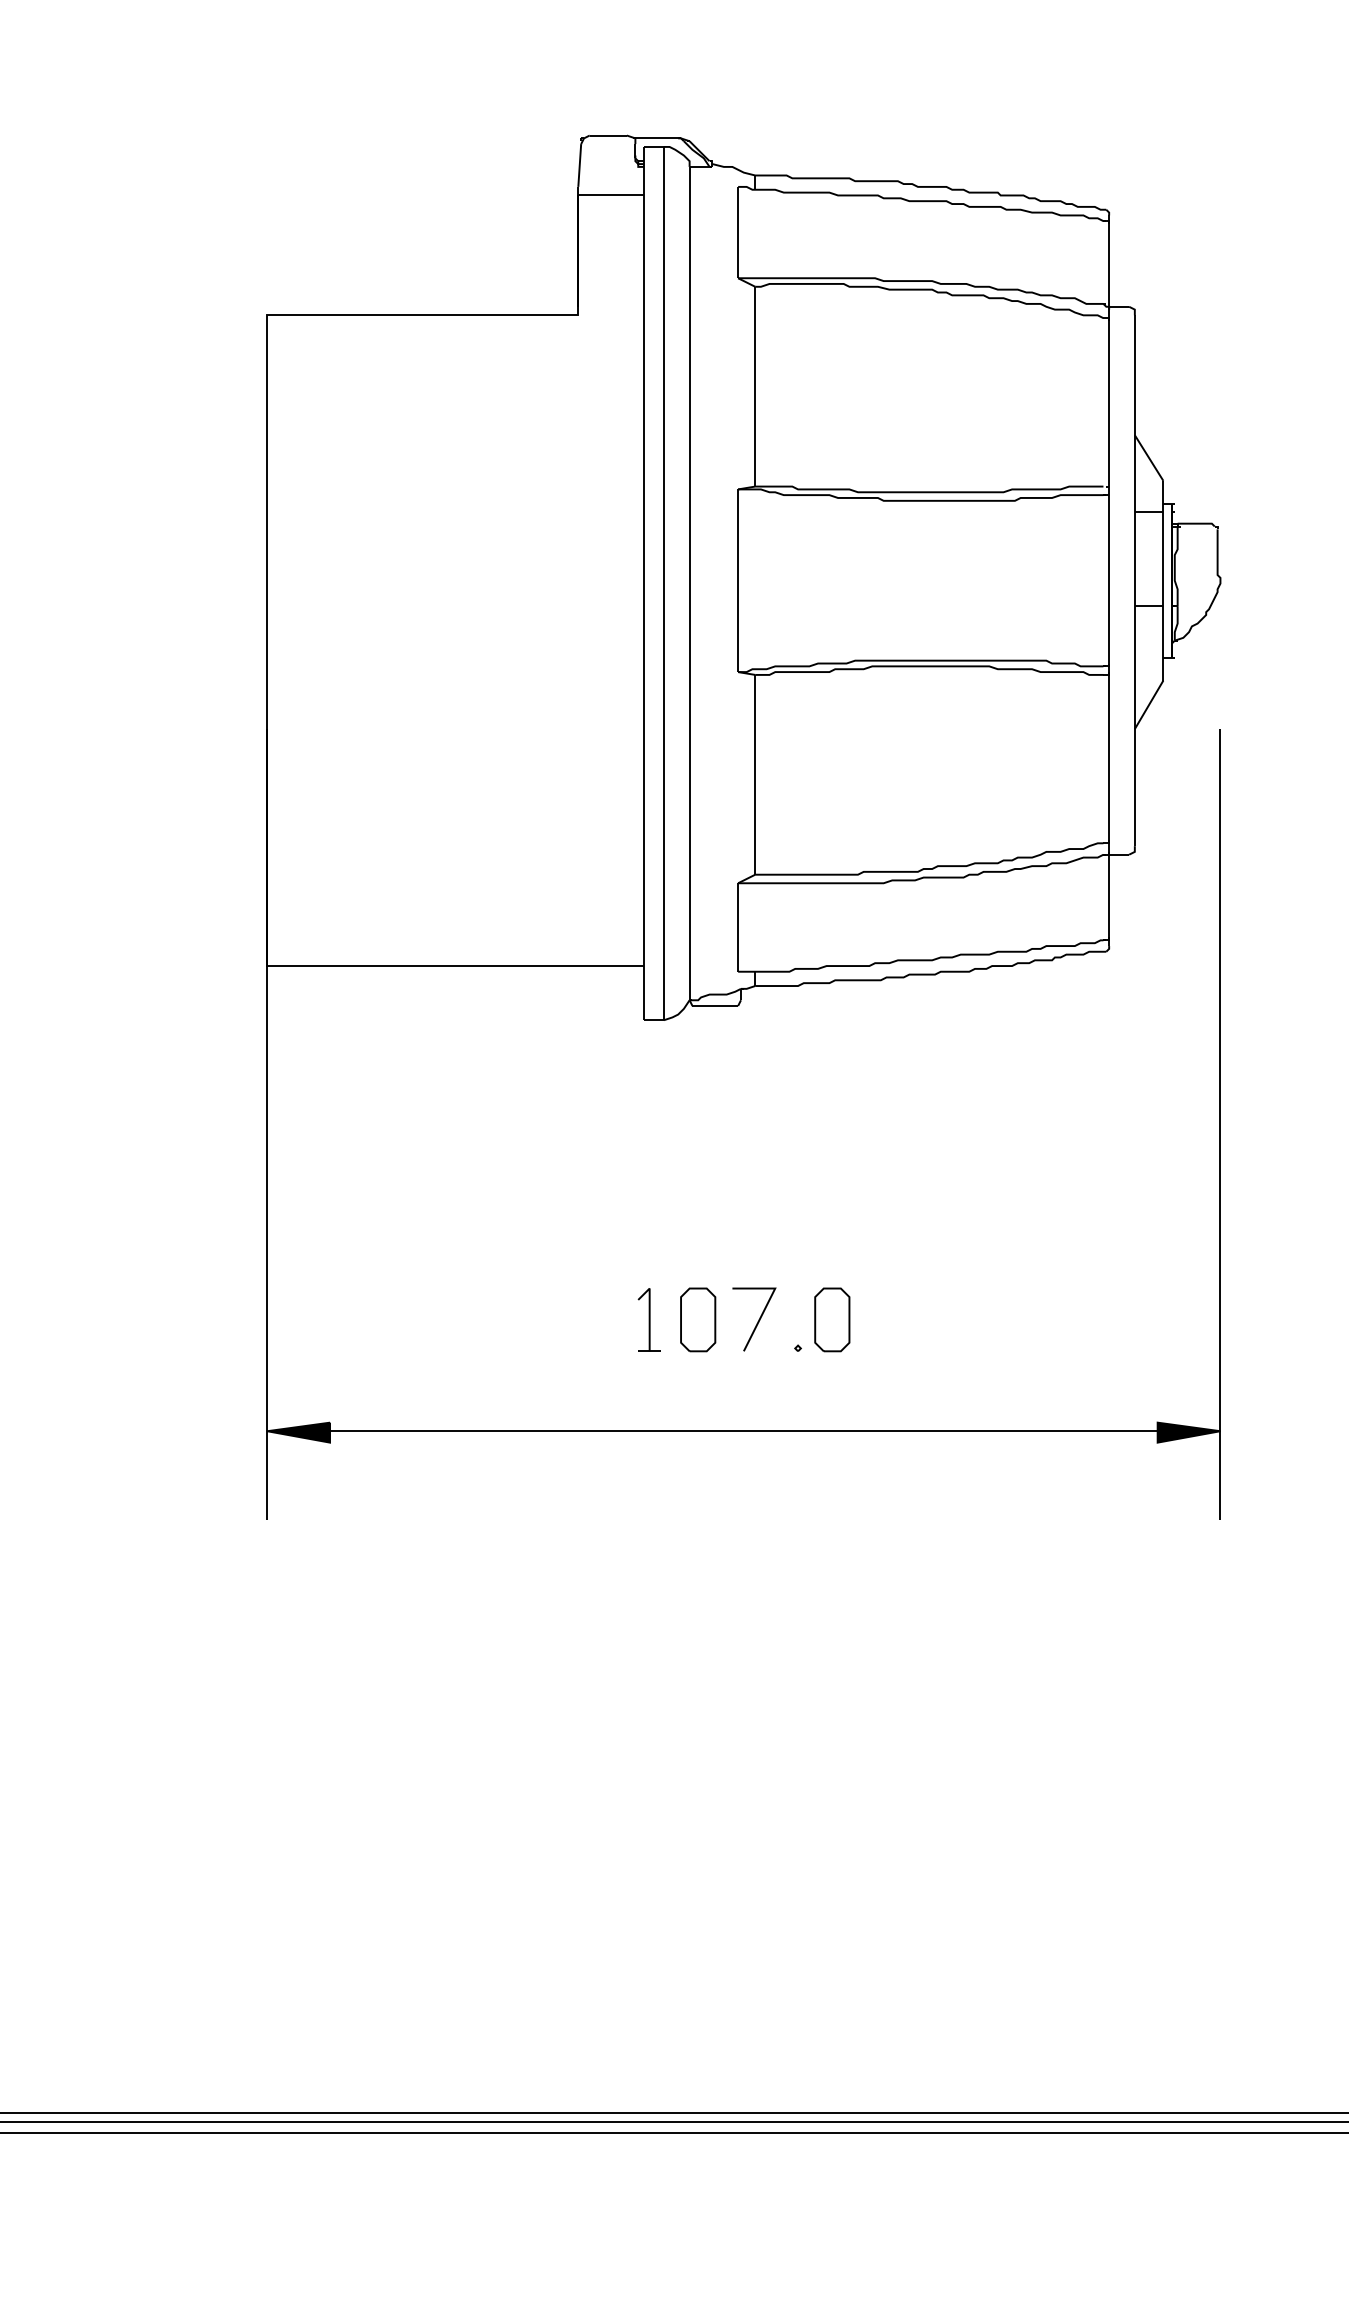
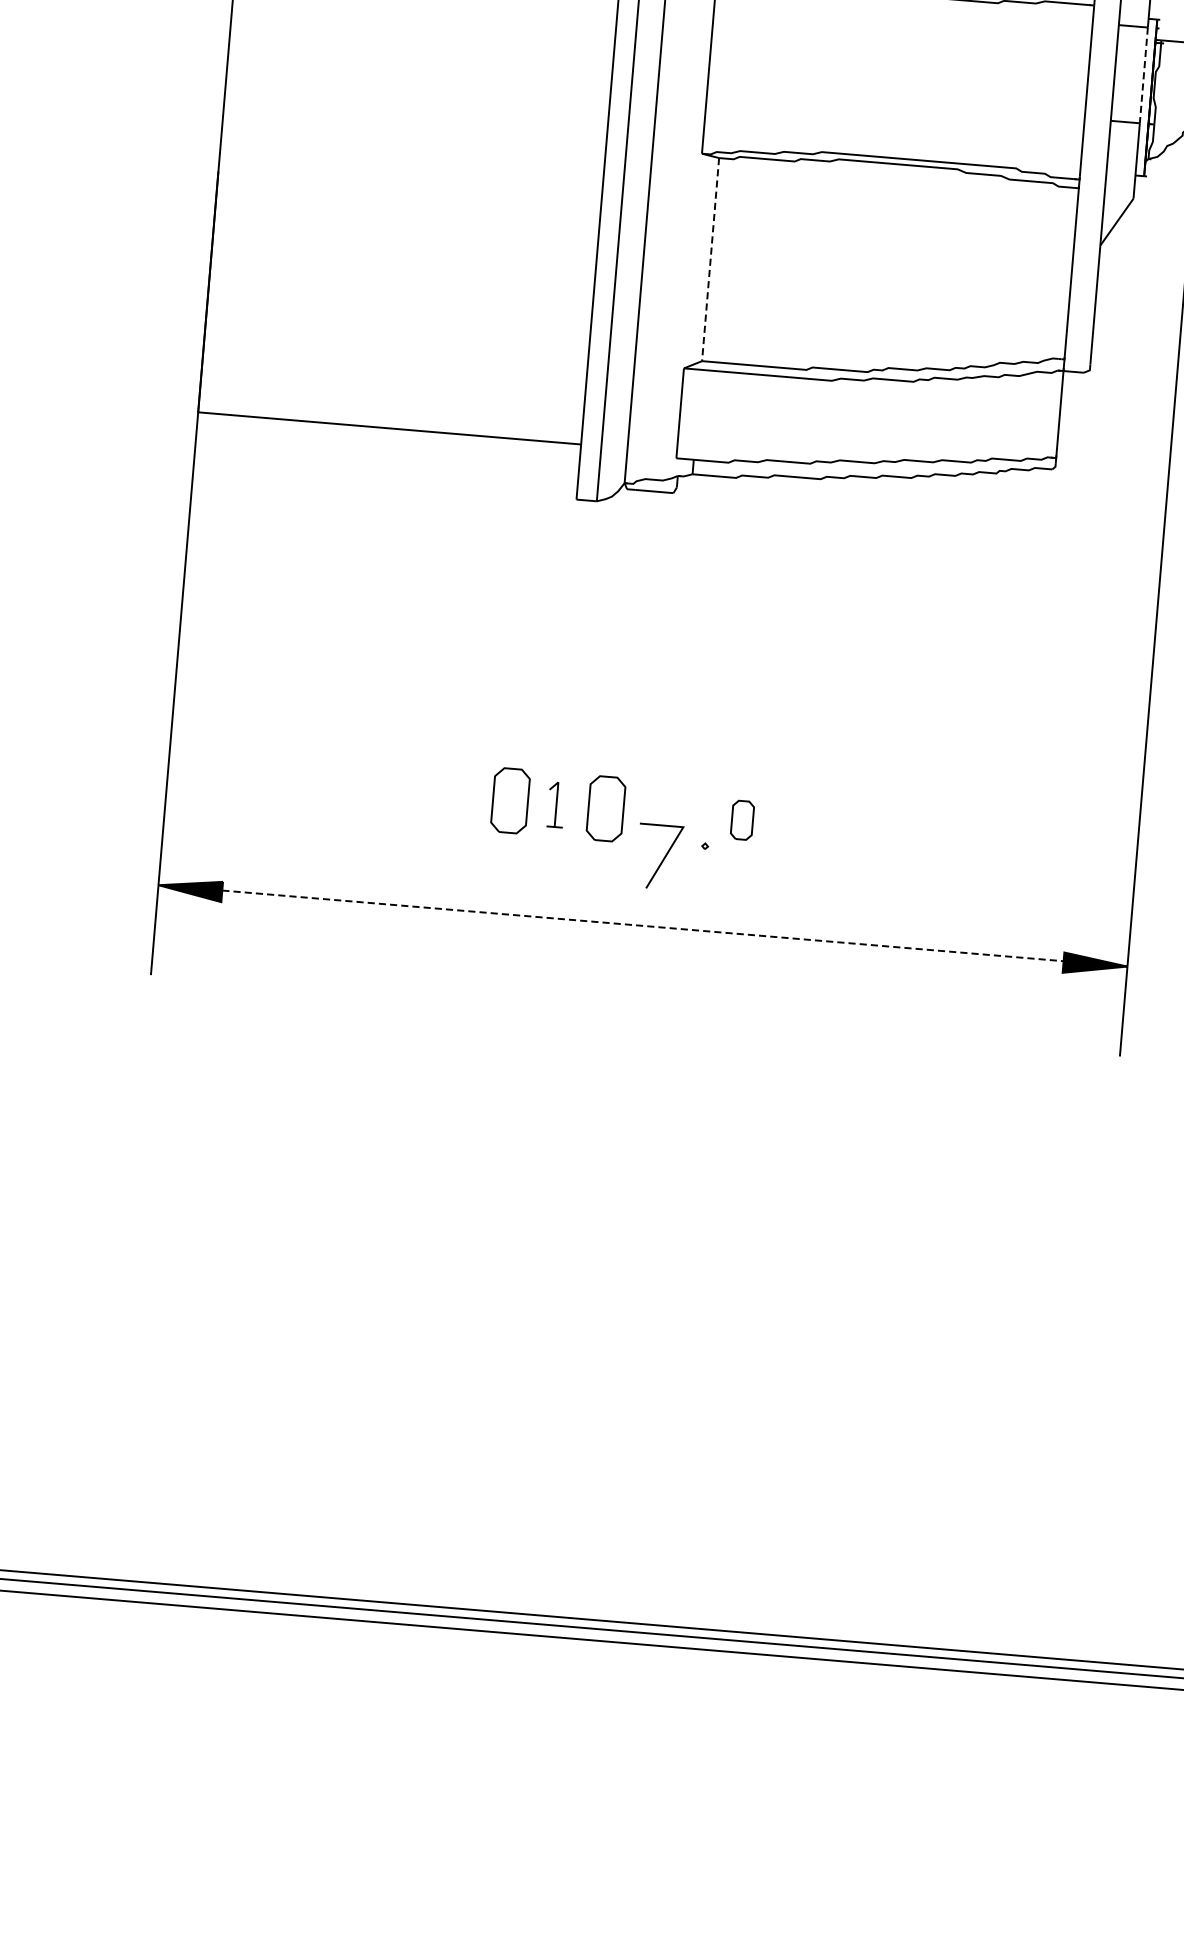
line: (1163, 559) -> (1143, 75), solid -> dashed
line: (755, 774) -> (710, 259), solid -> dashed
part: (604, 1319) -> (510, 800), added
part: (648, 1319) -> (555, 804), size x0.7
part: (832, 1319) -> (742, 819), size x0.6
line: (757, 1321) -> (662, 859), moved
line: (743, 1431) -> (642, 926), solid -> dashed

